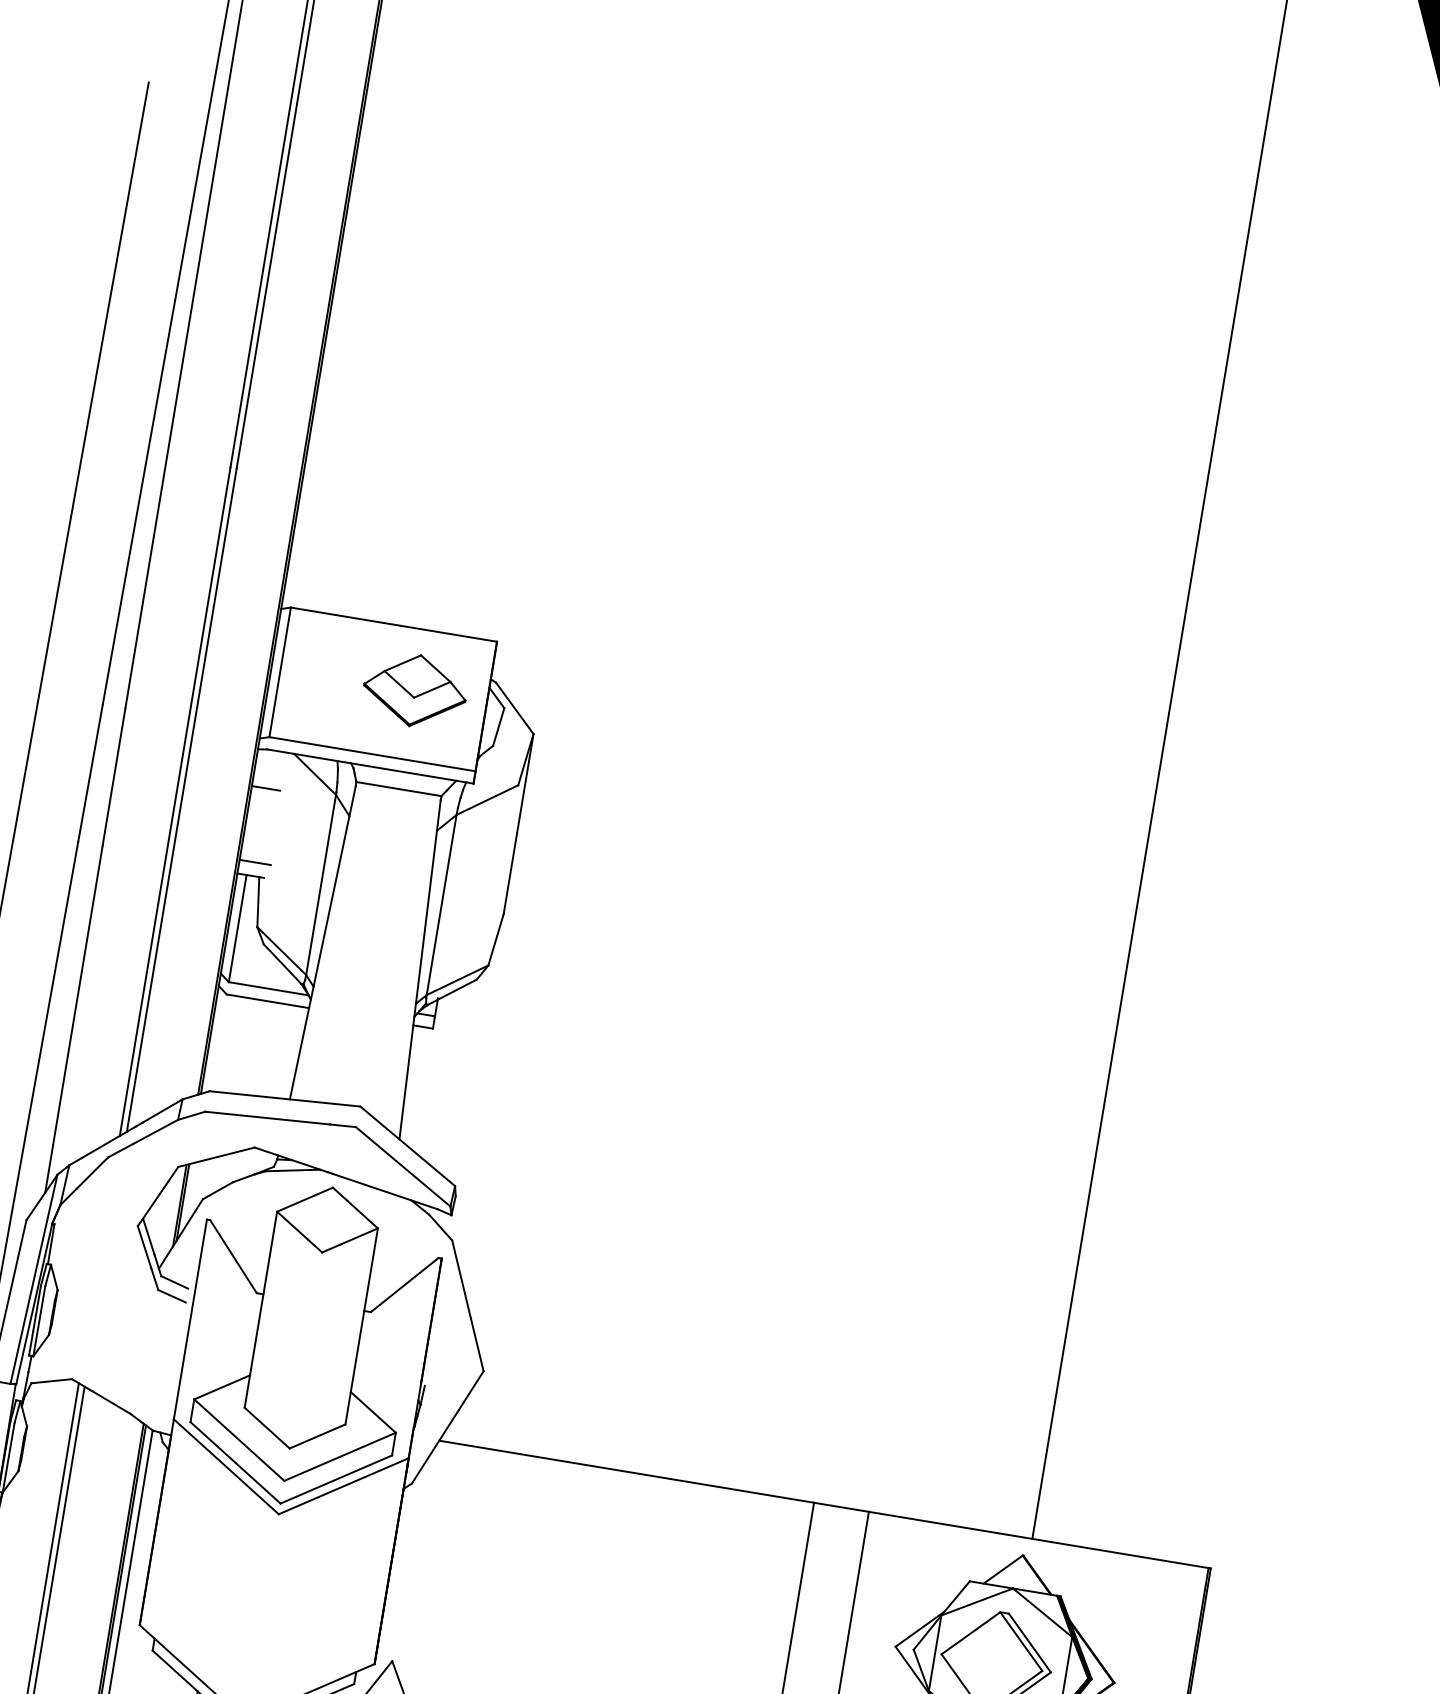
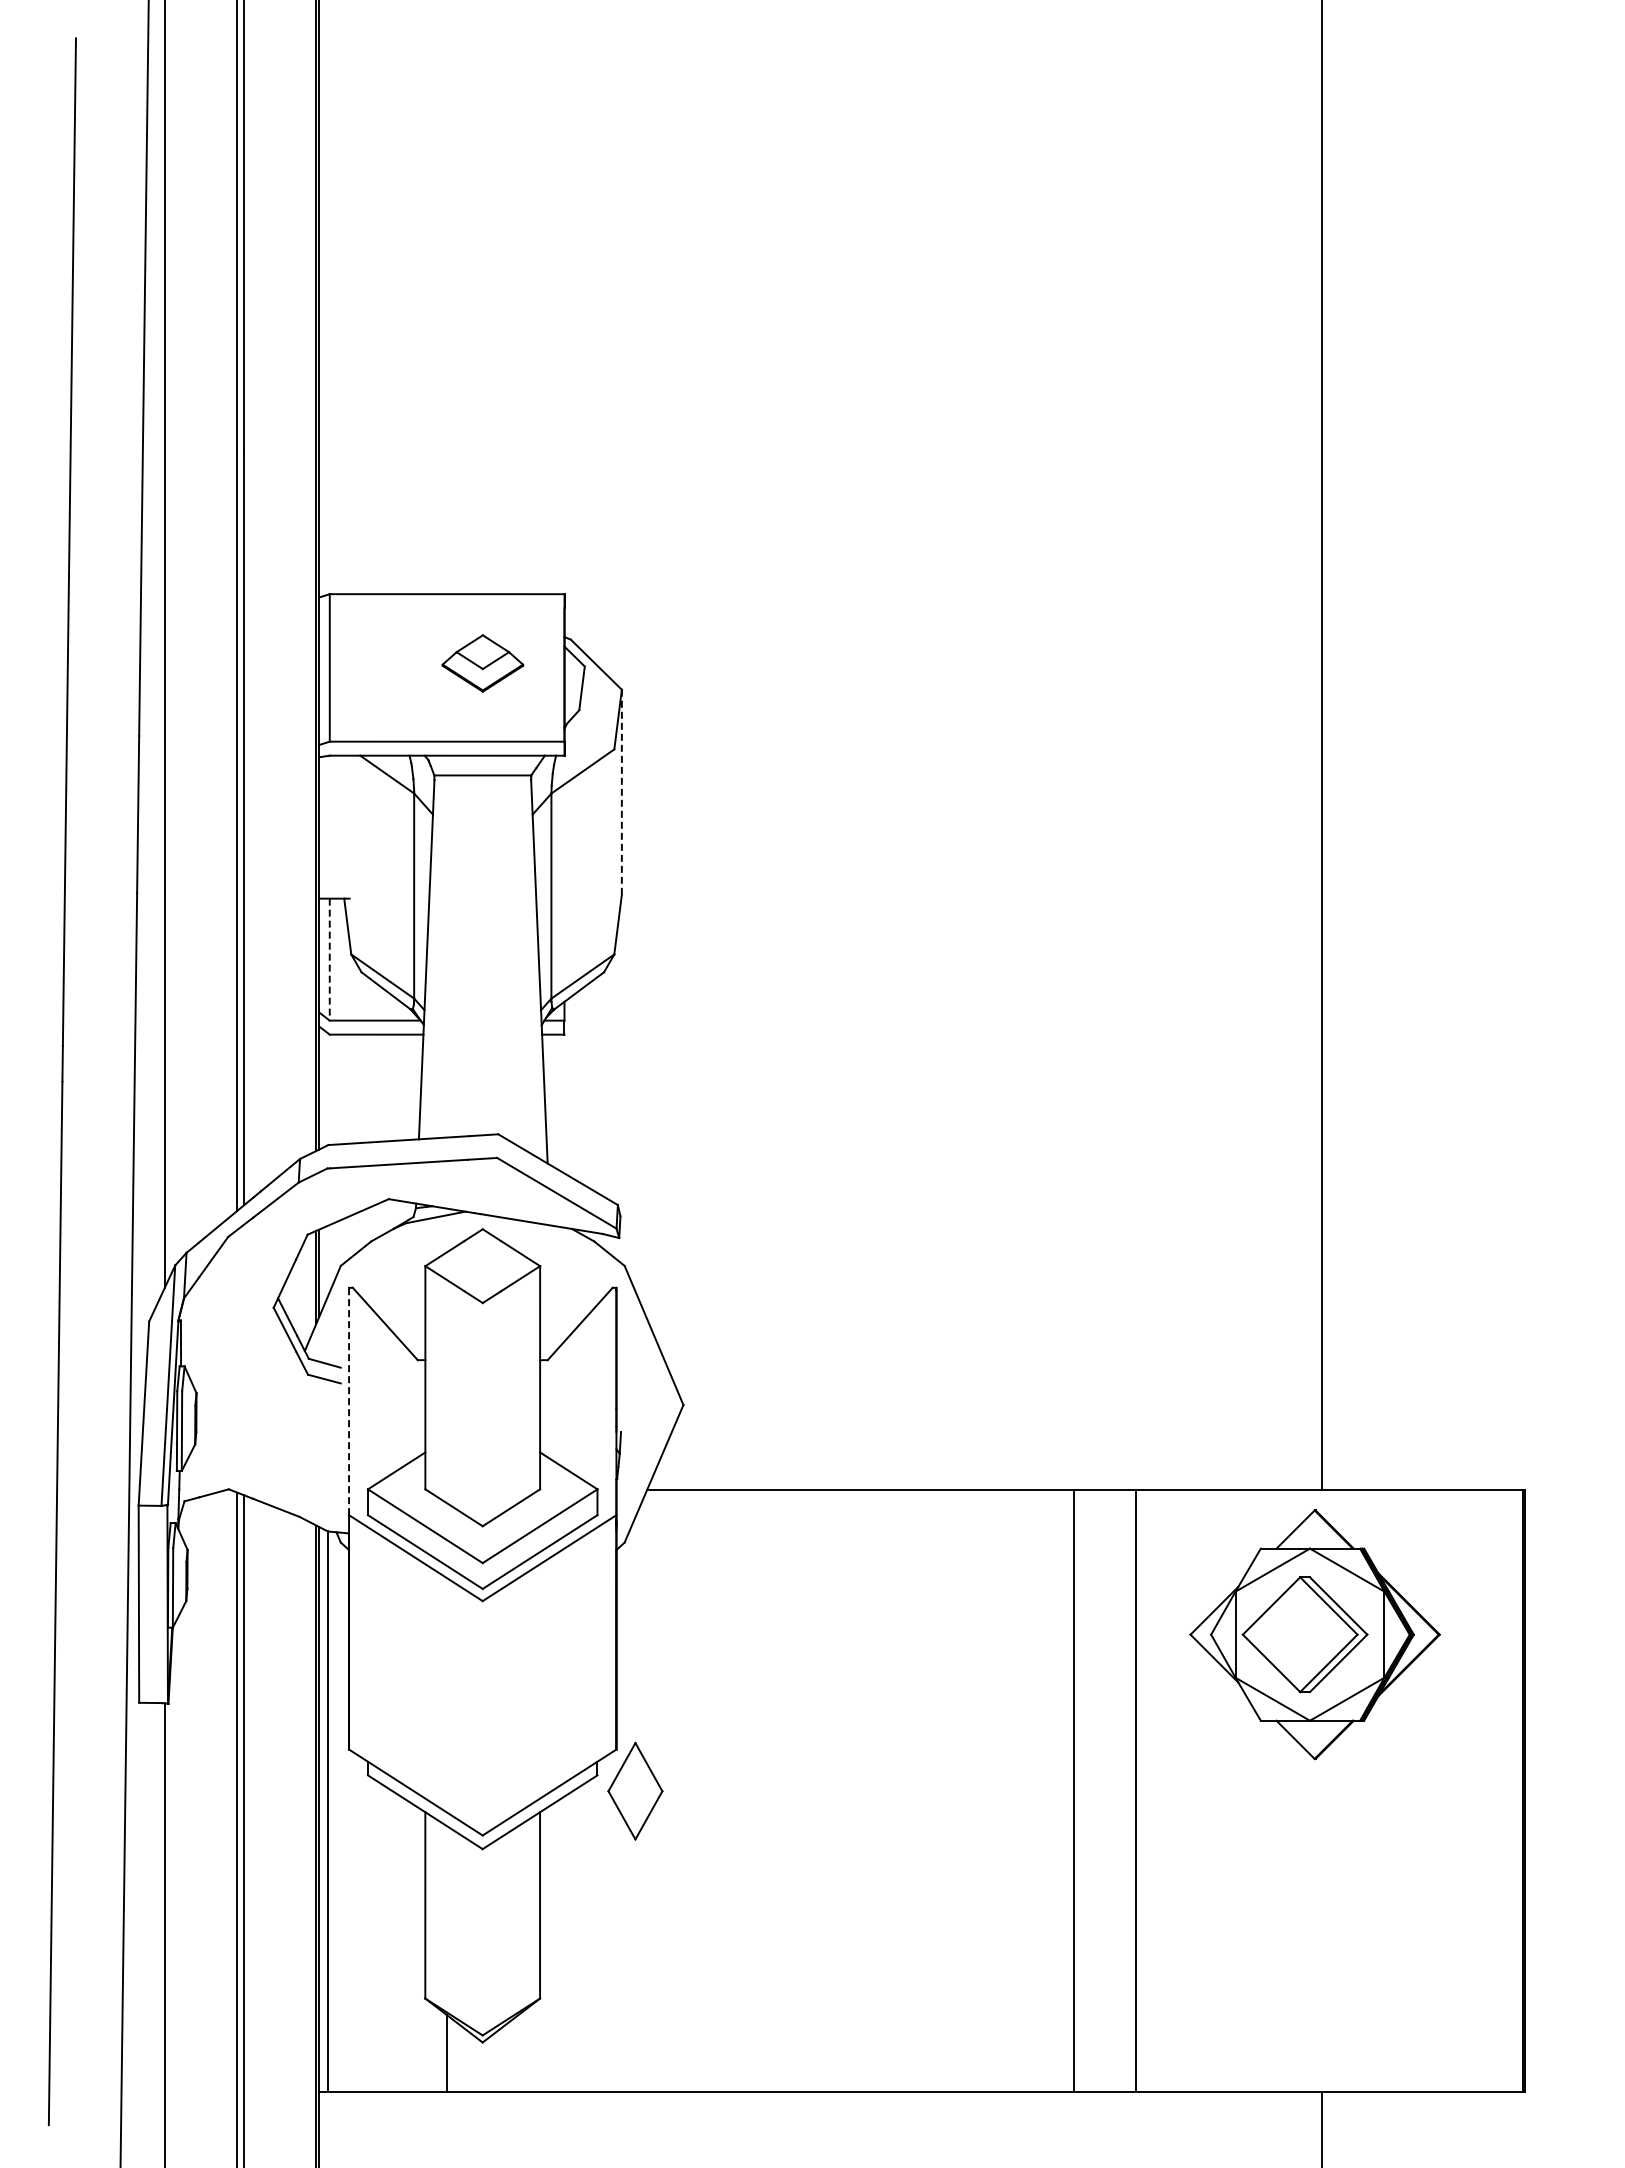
part: (414, 690) -> (482, 663), size x0.7
line: (266, 788) -> (335, 799), removed
line: (518, 824) -> (621, 792), solid -> dashed
line: (254, 862) -> (336, 883), removed
line: (237, 928) -> (329, 959), solid -> dashed
line: (190, 1319) -> (349, 1401), solid -> dashed

